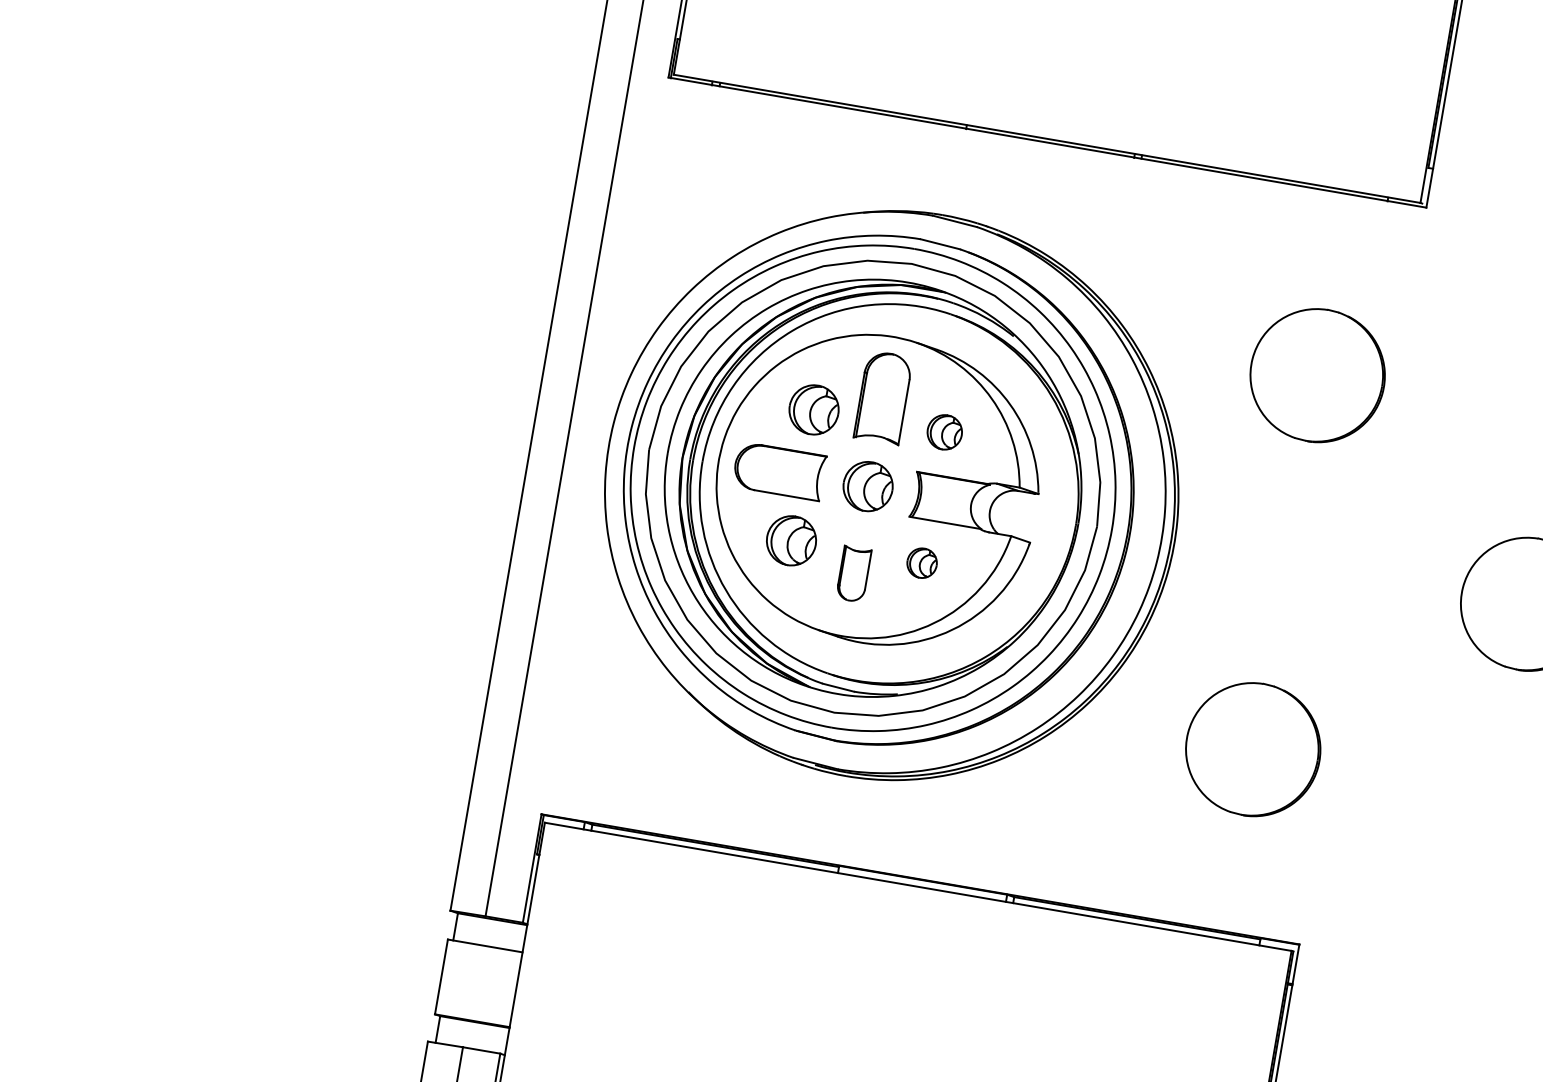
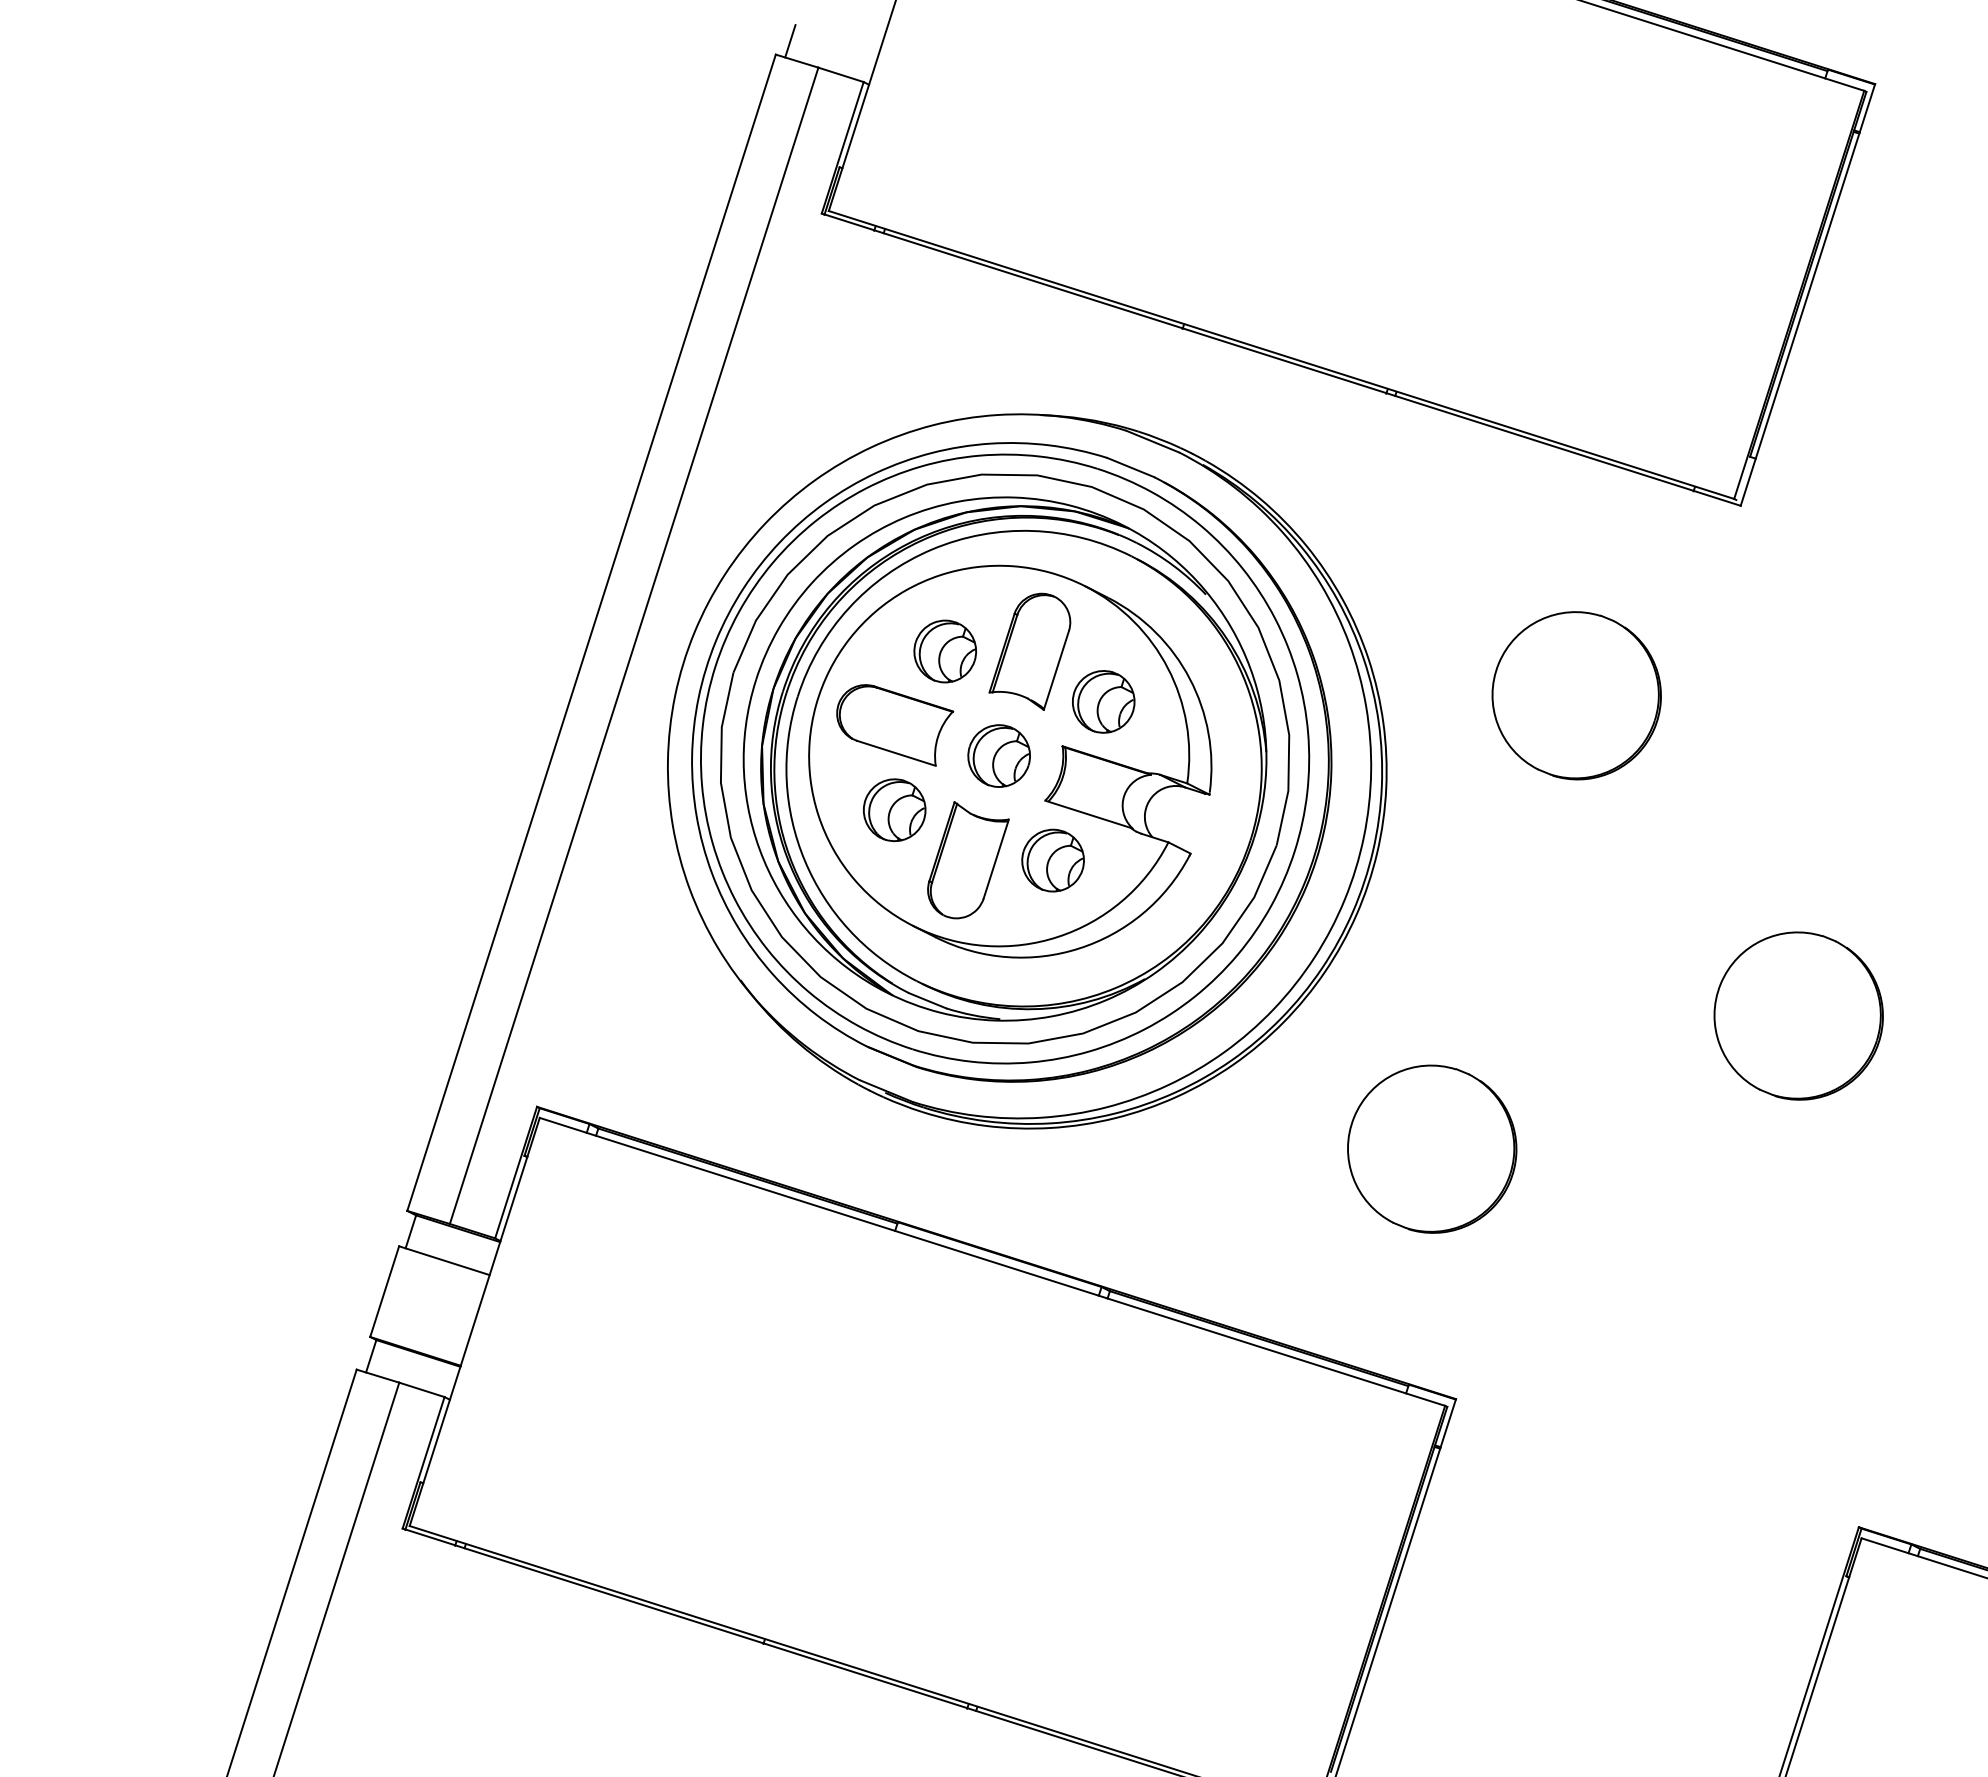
part: (944, 432) -> (1103, 701), size x1.43
part: (921, 563) -> (1052, 860), size x1.67
part: (855, 572) -> (968, 860), size x1.67

